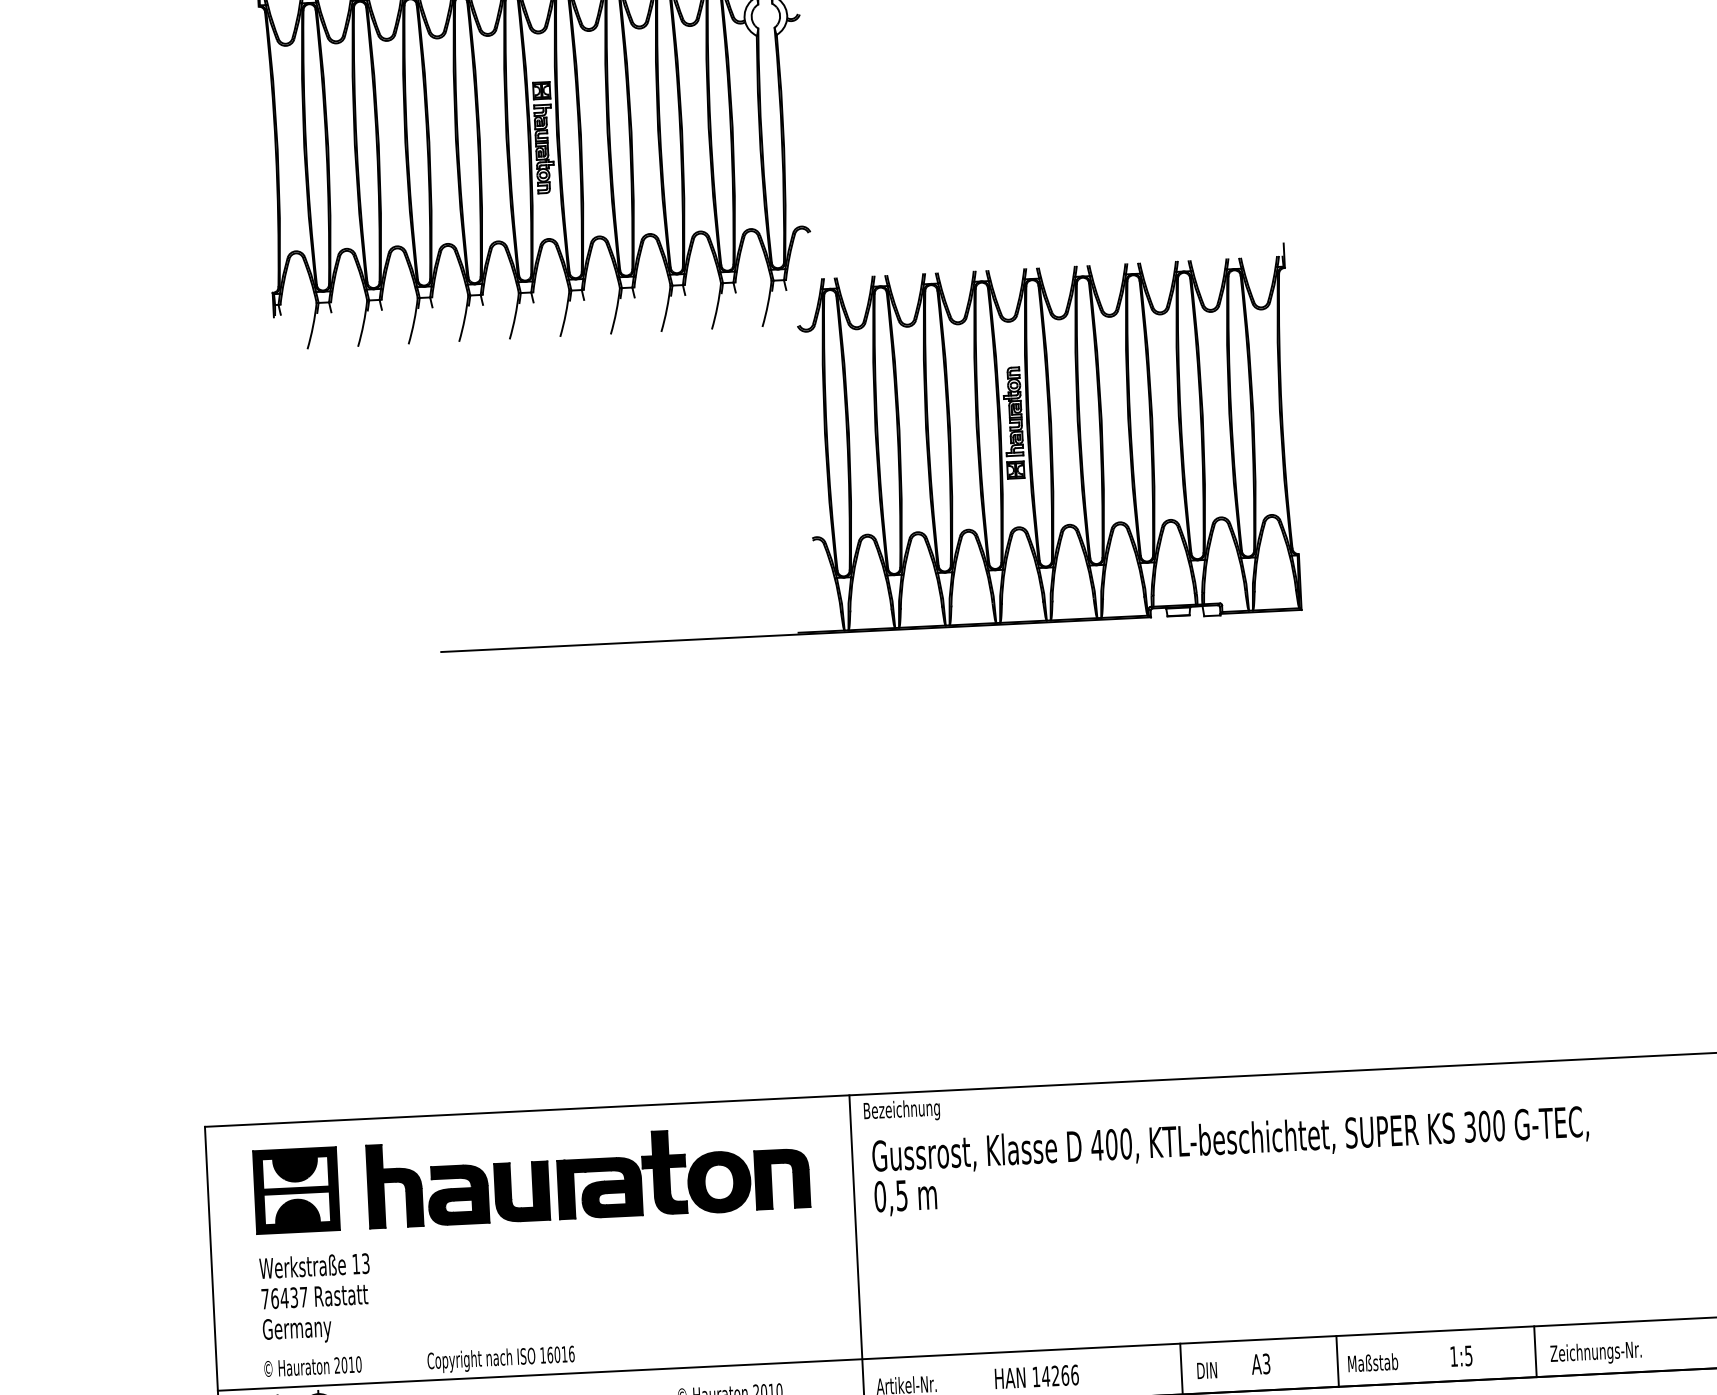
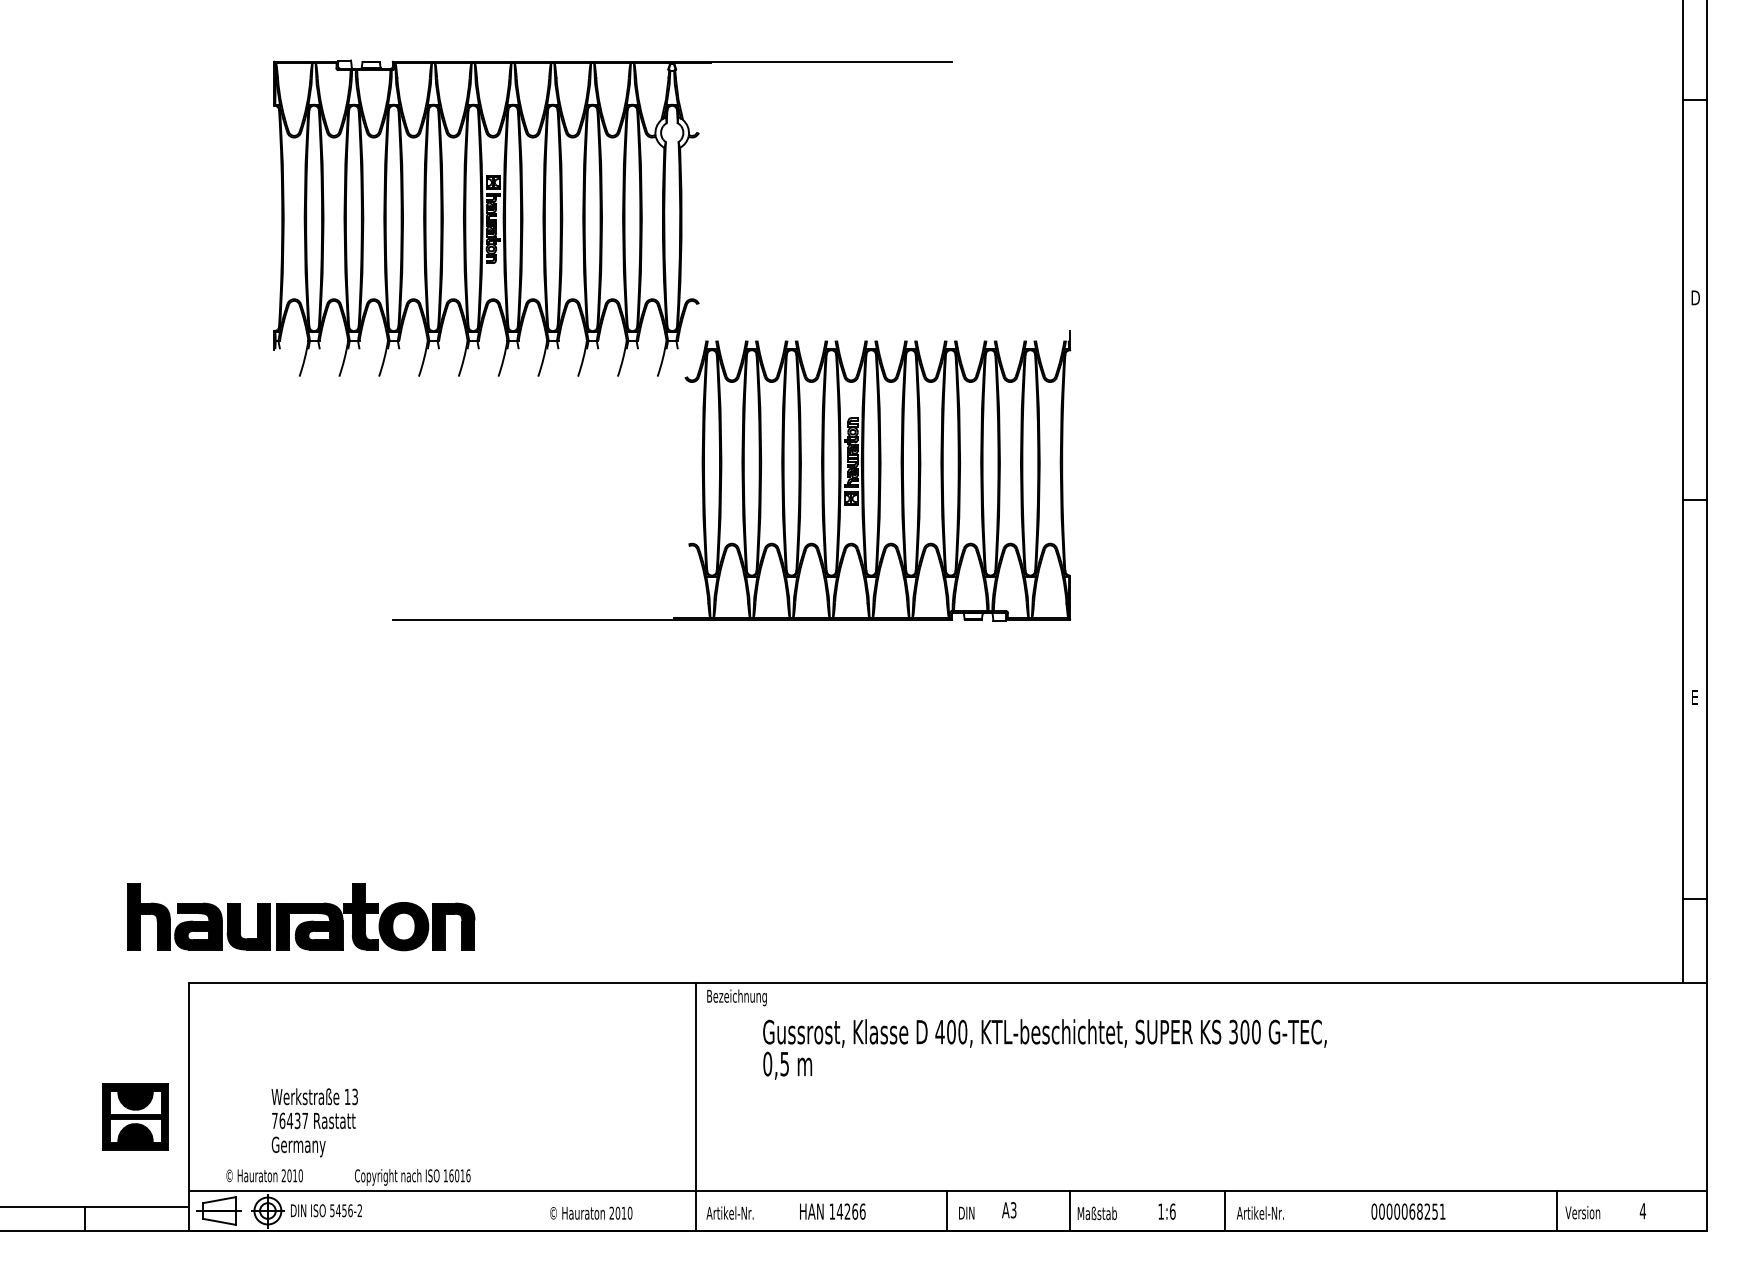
text: (1230, 1160) -> (1044, 1049), moved
part: (588, 1177) -> (301, 917), moved
part: (296, 1190) -> (135, 1116), moved
text: (315, 1298) -> (314, 1122), moved
text: (1595, 1353) -> (1272, 1214), Zeichnungs-Nr. -> Artikel-Nr.
text: (1468, 1355) -> (1172, 1211), 1:5 -> 1:6

